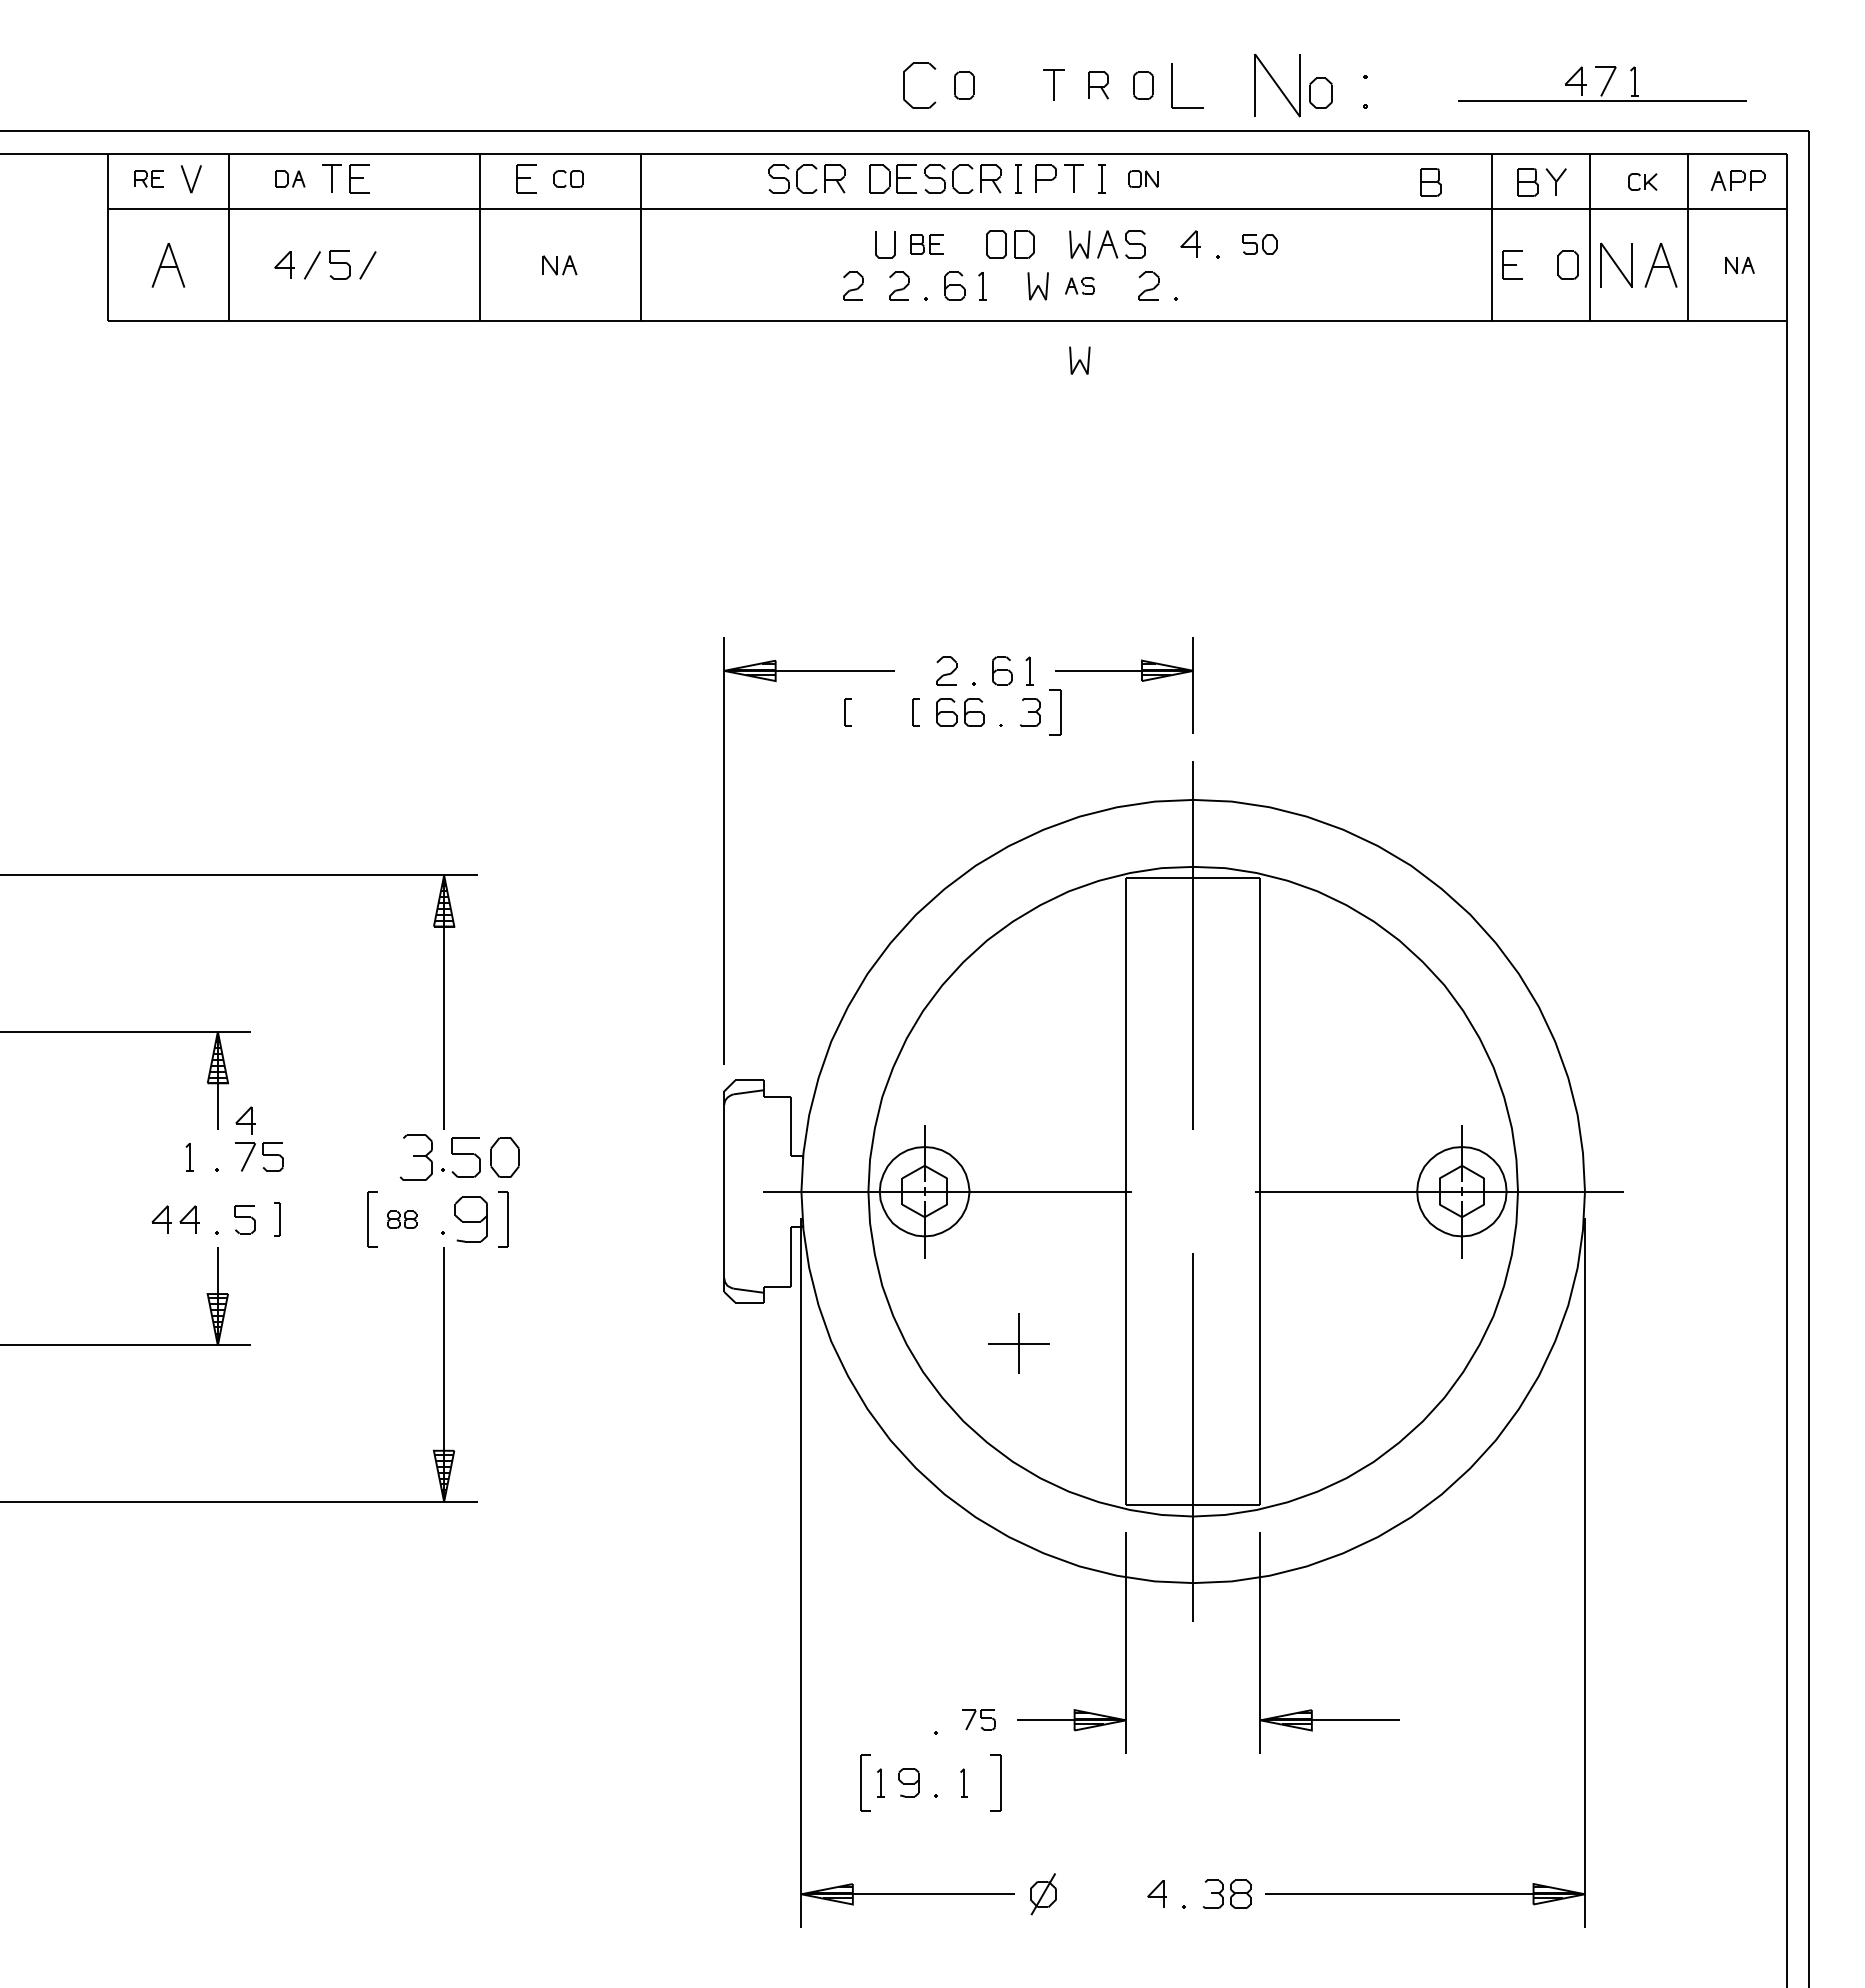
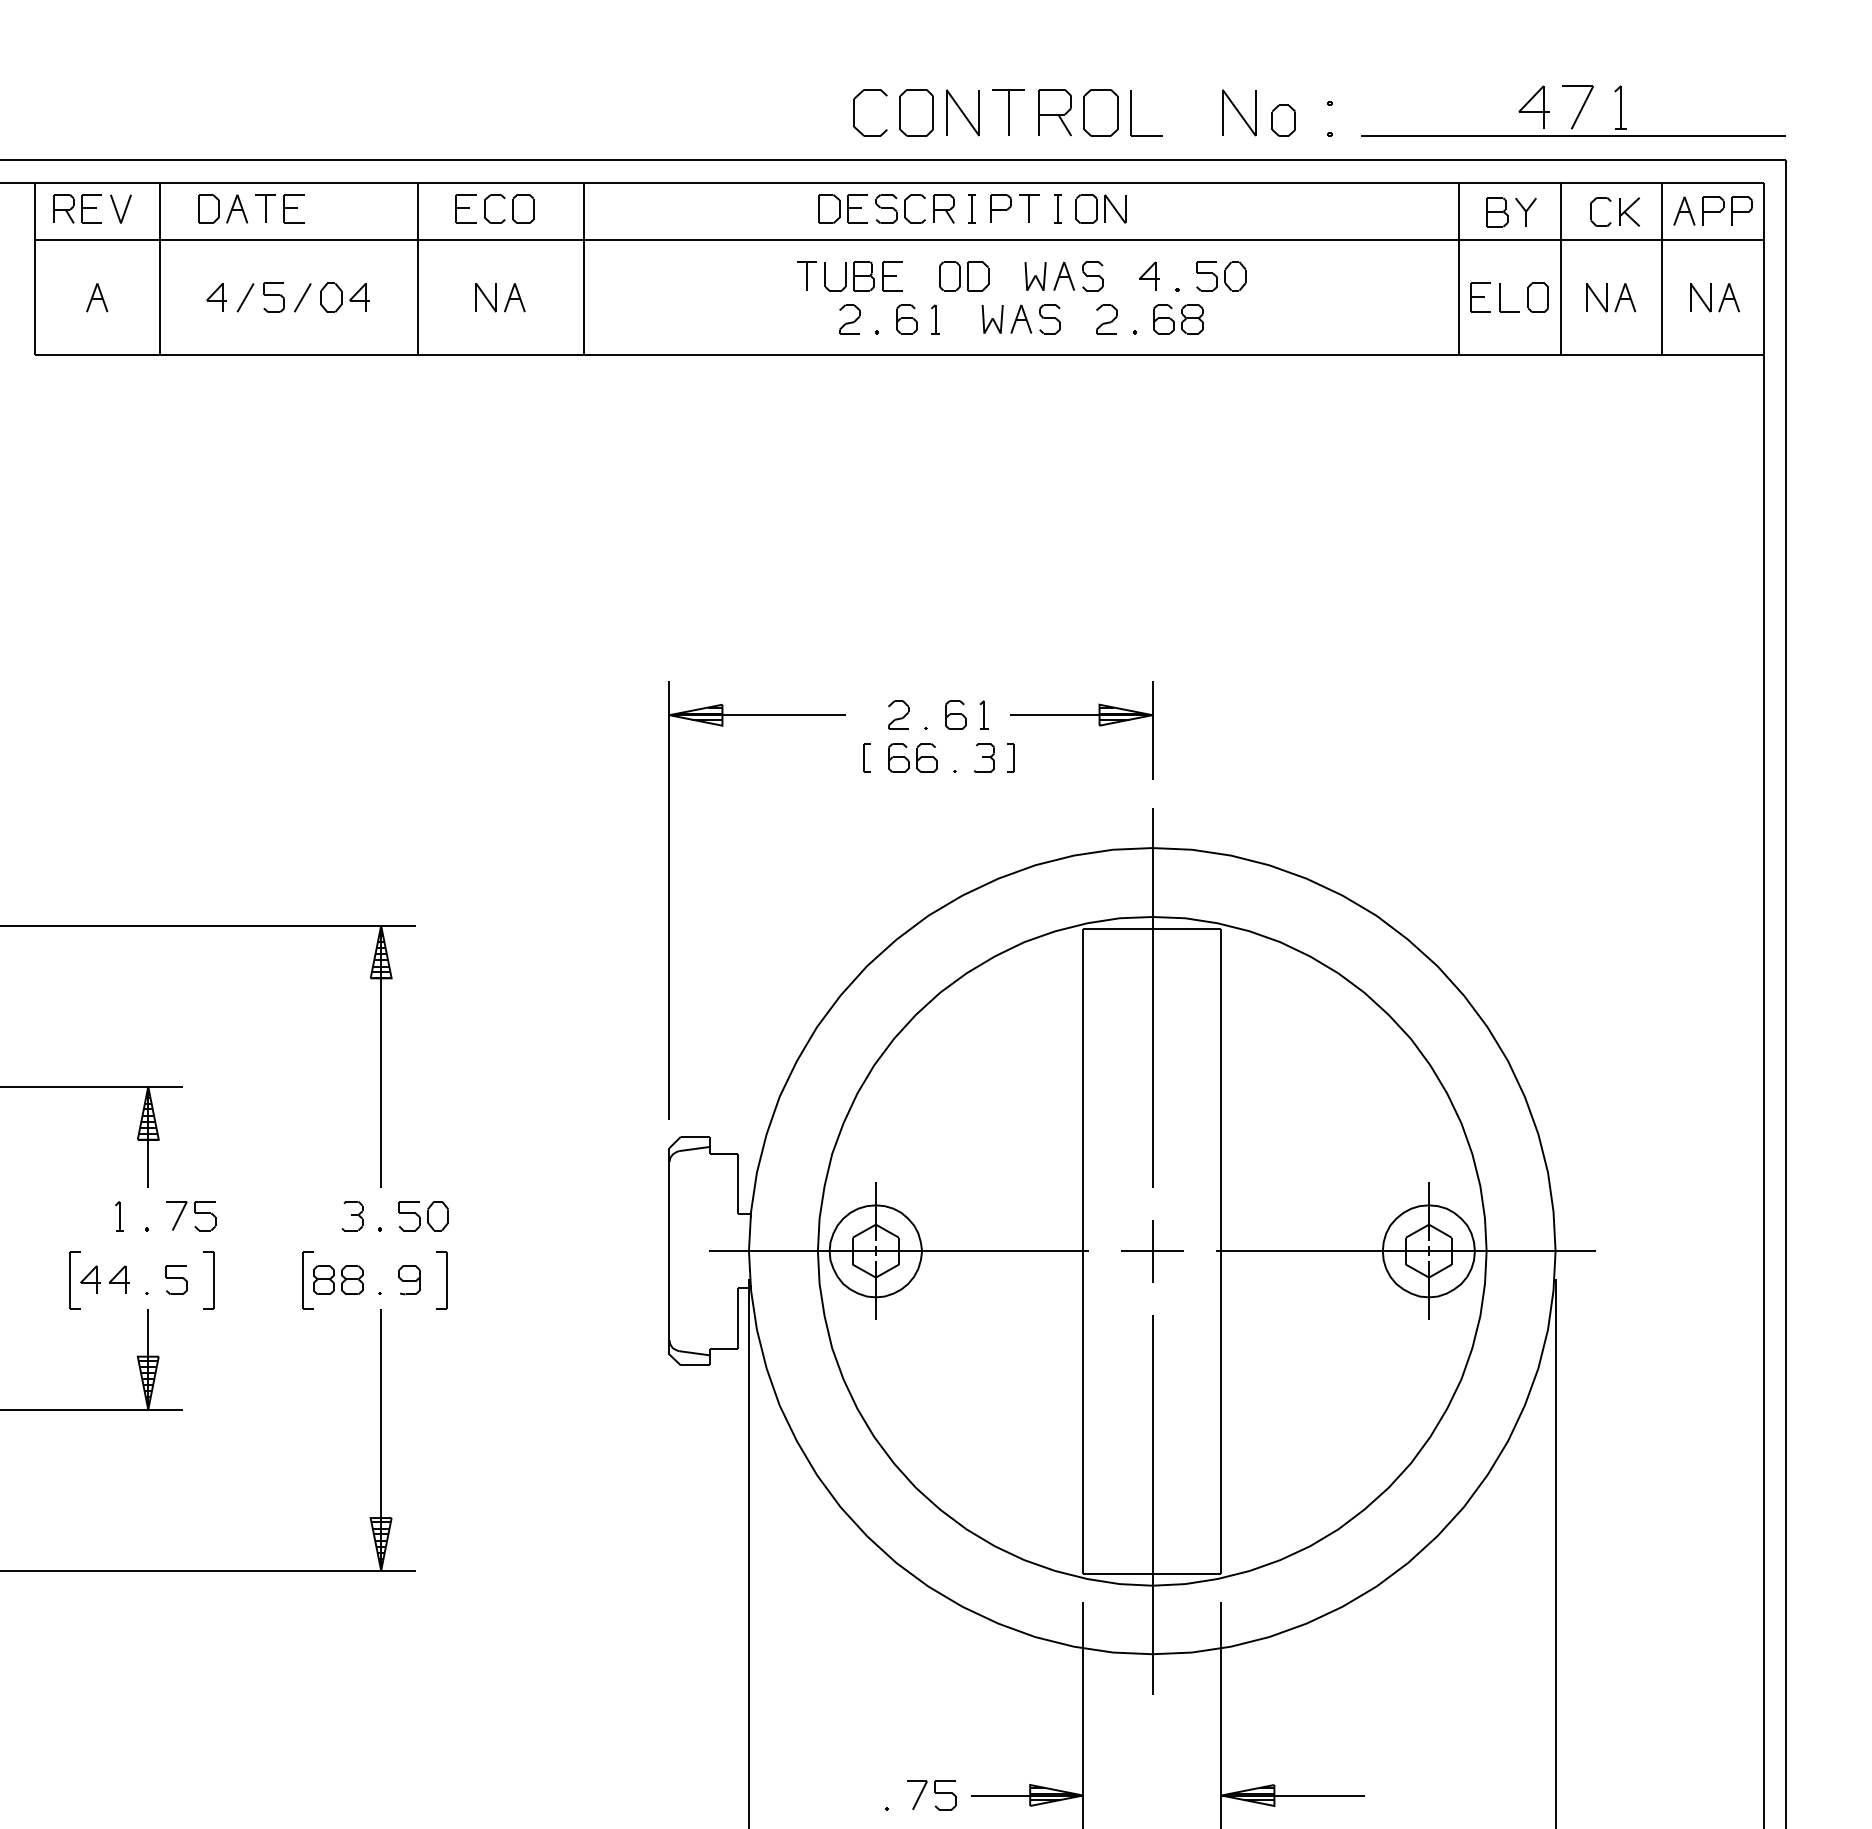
part: (1602, 83) -> (1573, 110), size x1.43
part: (1053, 84) -> (1008, 111), size x1.43
part: (963, 85) -> (915, 112), size x1.67
part: (1008, 85) -> (962, 112), added
part: (1098, 85) -> (1054, 112), size x1.67
part: (1143, 85) -> (1101, 112), size x1.67
part: (1277, 85) -> (1239, 112), size x0.71
part: (148, 178) -> (76, 208), size x1.67
part: (290, 178) -> (223, 208), size x1.67
part: (568, 178) -> (509, 208), size x1.67
part: (797, 178) -> (744, 208), removed
part: (1143, 178) -> (1101, 208), size x1.67
part: (1737, 180) -> (1712, 210), size x1.43
part: (1642, 181) -> (1614, 211), size x1.67
part: (1430, 182) -> (1396, 212), removed
part: (857, 243) -> (806, 275), added
part: (926, 244) -> (877, 276), size x1.43
part: (1259, 244) -> (1220, 276), size x1.43
part: (409, 264) -> (345, 296), added
part: (167, 265) -> (96, 297), size x0.62
part: (559, 265) -> (499, 297), size x1.43
part: (1531, 265) -> (1500, 297), added
part: (1638, 265) -> (1610, 297), size x0.62
part: (1739, 265) -> (1714, 297), size x1.67
part: (853, 285) -> (802, 318), removed
part: (1079, 285) -> (1035, 318), size x1.67
part: (1218, 285) -> (1178, 318), added
part: (1079, 360) -> (1035, 395), removed
part: (847, 712) -> (796, 758), removed
part: (1055, 712) -> (1010, 758), size x0.62
part: (245, 1120) -> (176, 1178), removed
part: (415, 1156) -> (351, 1215), size x0.62
part: (485, 1156) -> (423, 1215), size x0.71
part: (146, 1219) -> (74, 1279), added
part: (276, 1219) -> (208, 1279), size x1.67
part: (401, 1219) -> (337, 1279), size x1.67
part: (471, 1219) -> (409, 1279), size x0.62
part: (1018, 1343) -> (1151, 1251), moved
part: (978, 1719) -> (931, 1794), size x1.43

